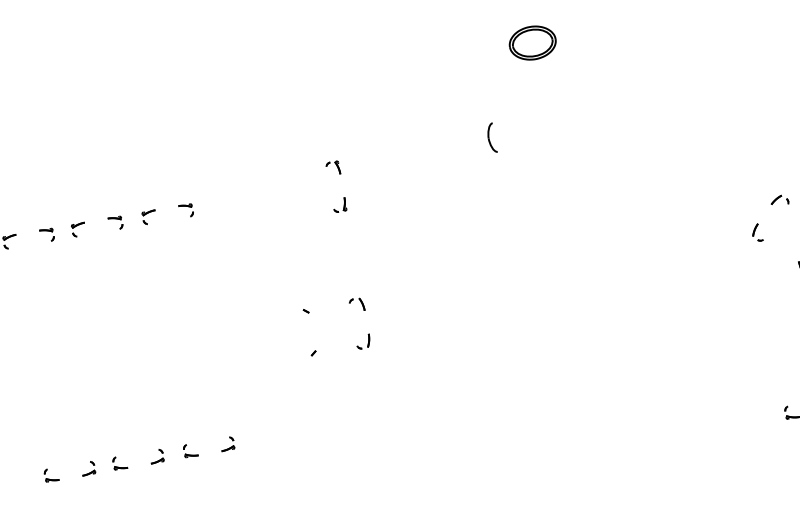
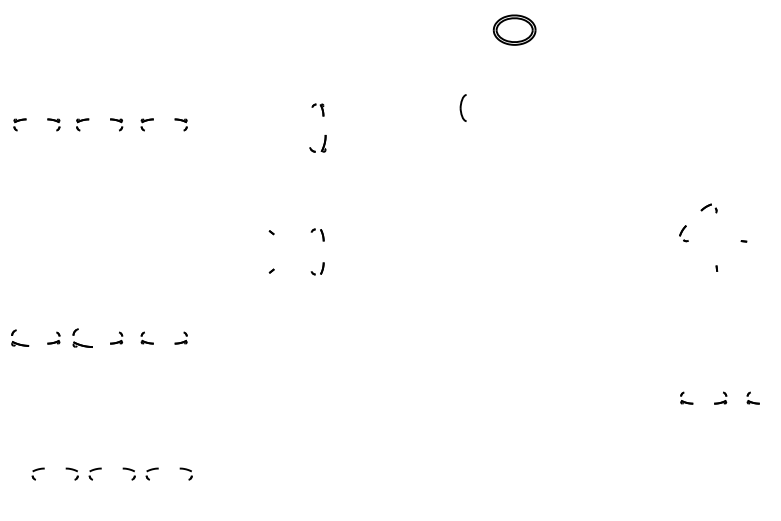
part: (339, 204) -> (317, 143), size x1.4
part: (119, 462) -> (82, 337), size x1.6
part: (50, 474) -> (19, 337), size x1.4

